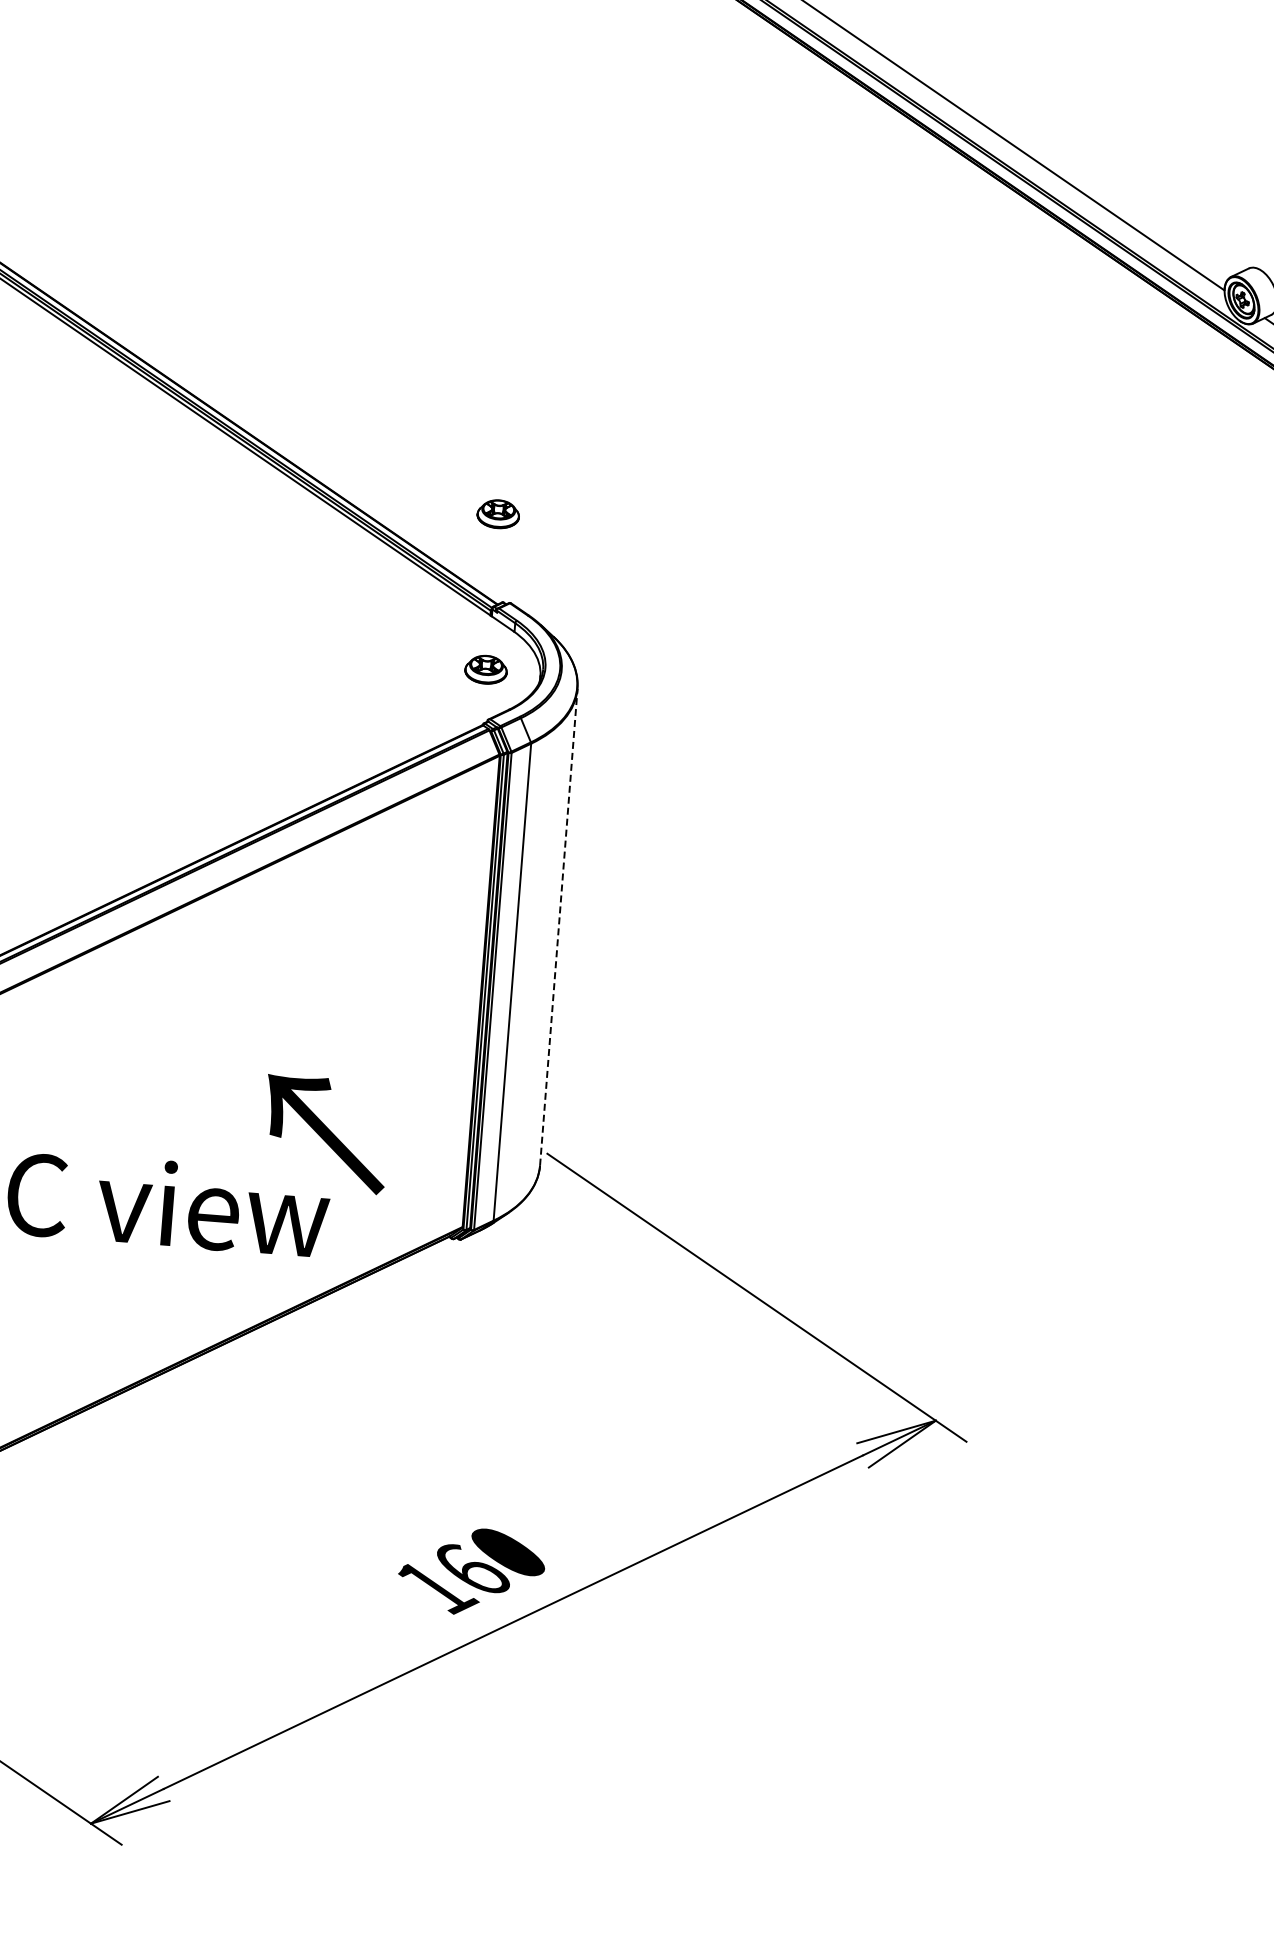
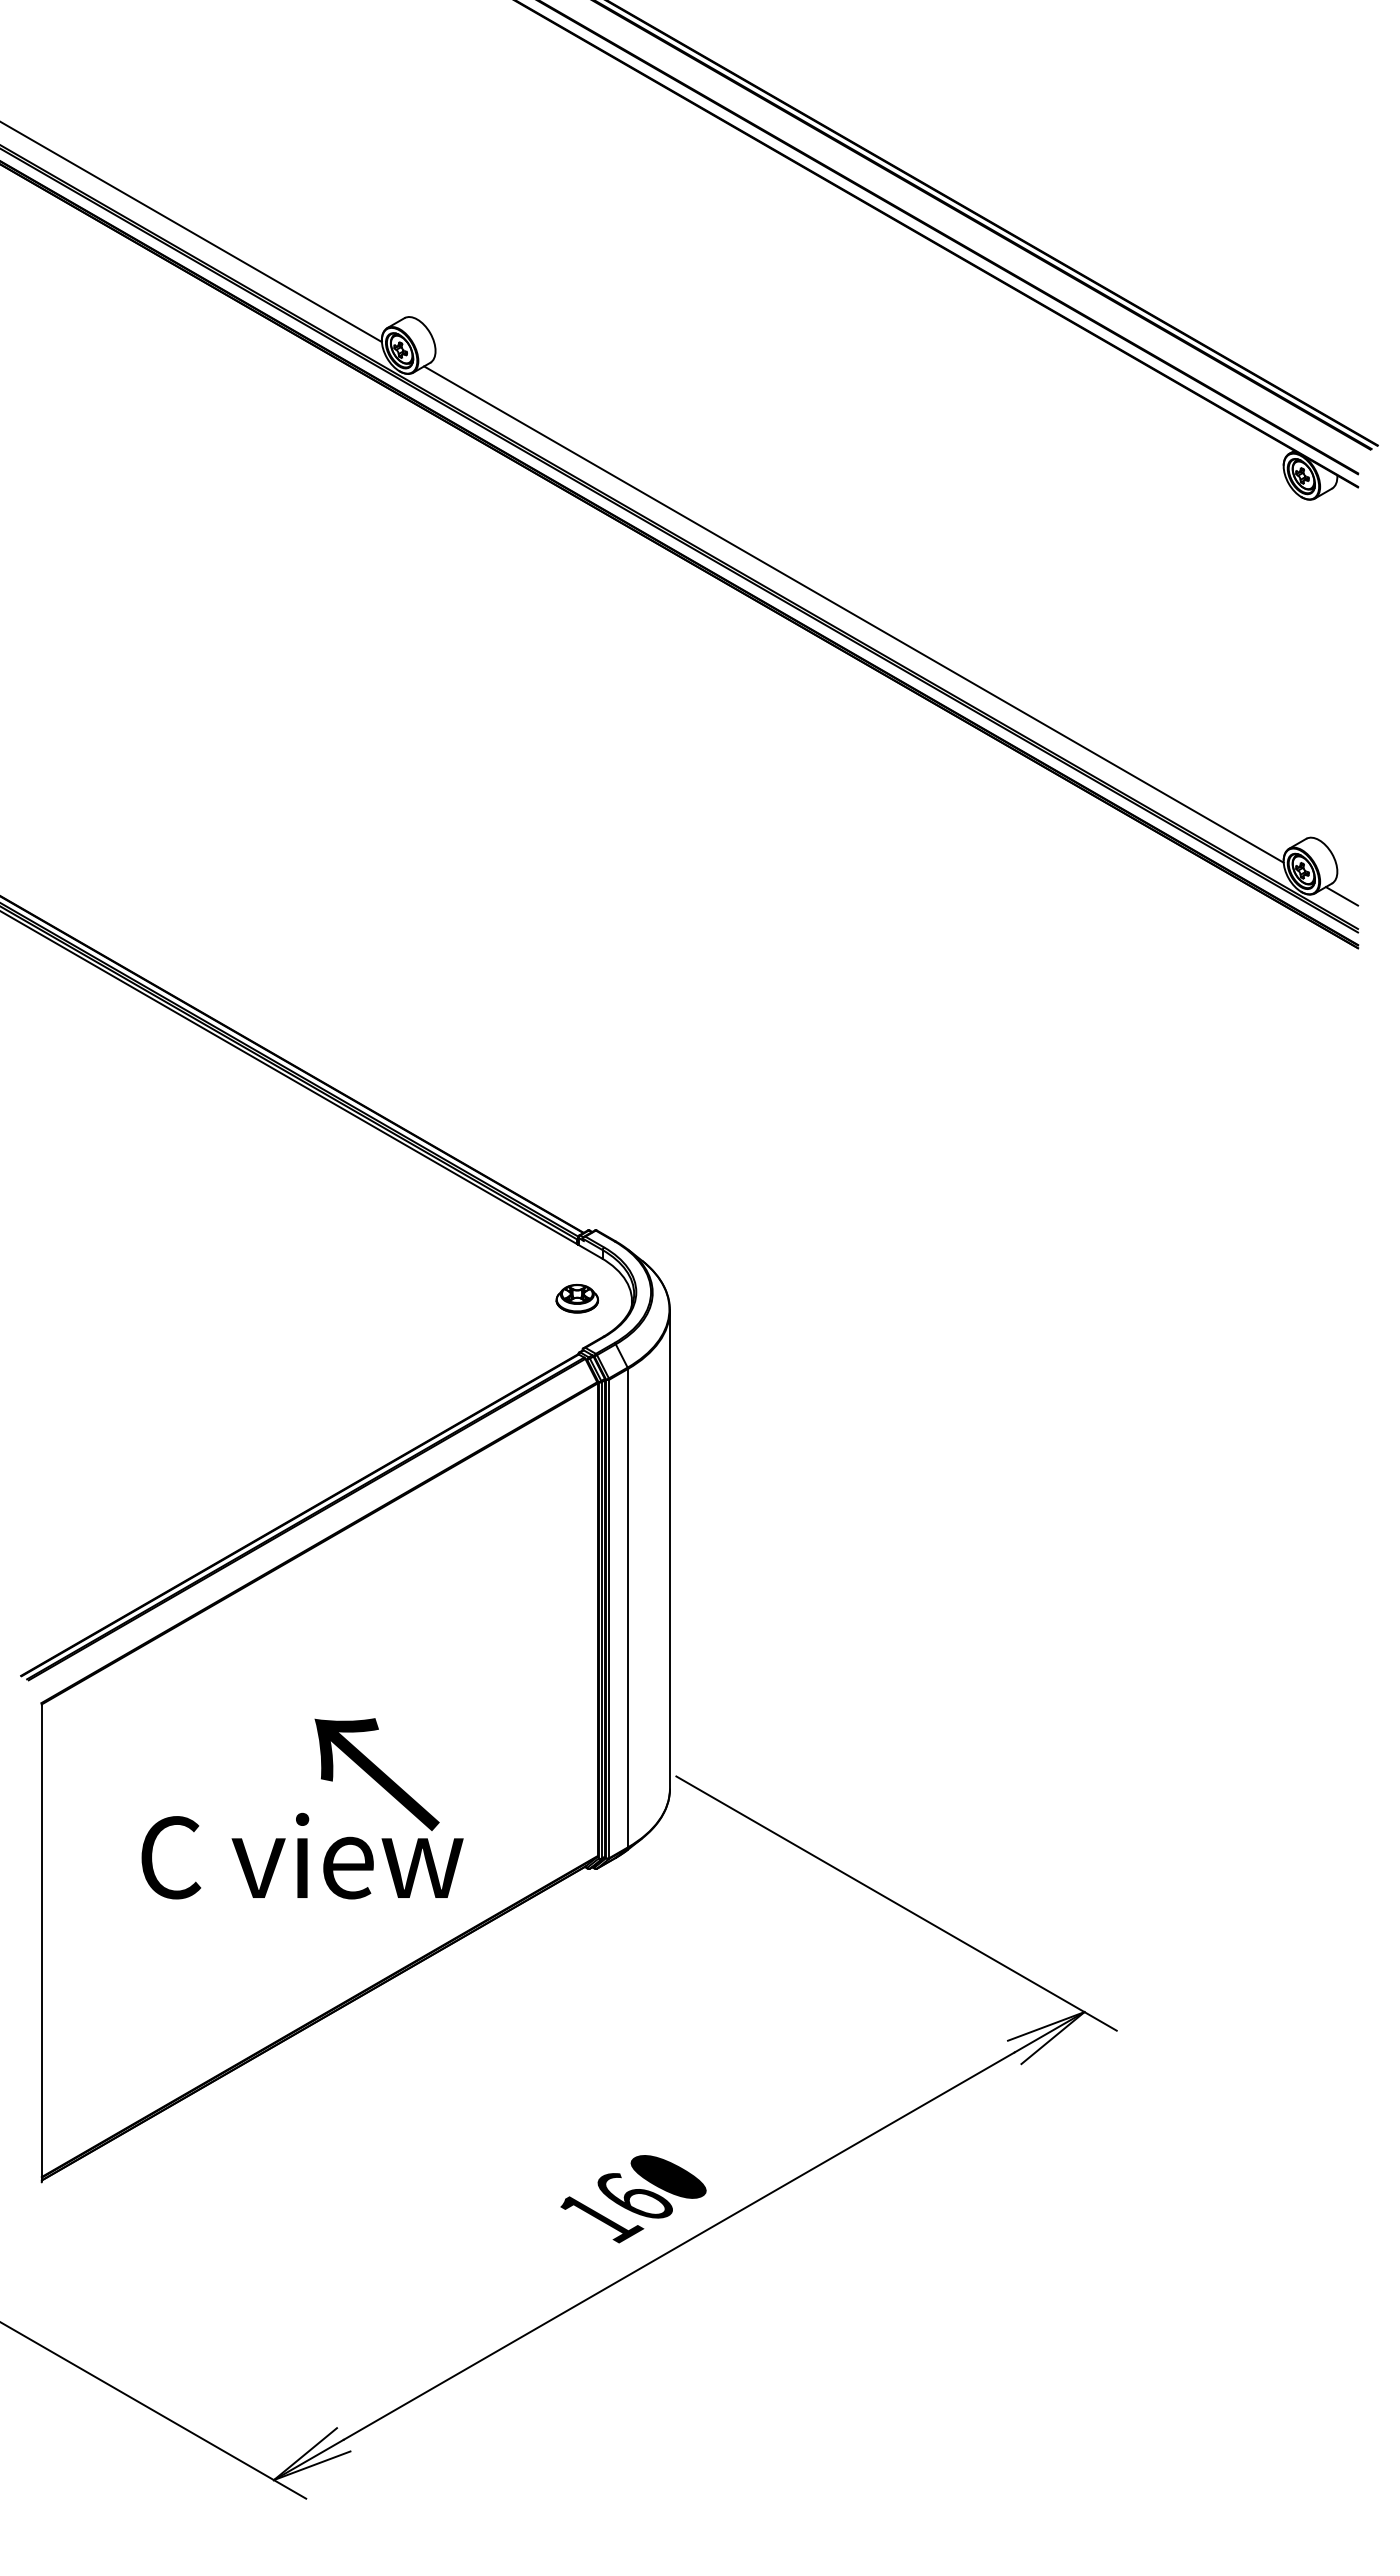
part: (498, 514) -> (577, 1142), removed
line: (558, 926) -> (669, 1549), dashed -> solid
text: (325, 1134) -> (376, 1774), moved

